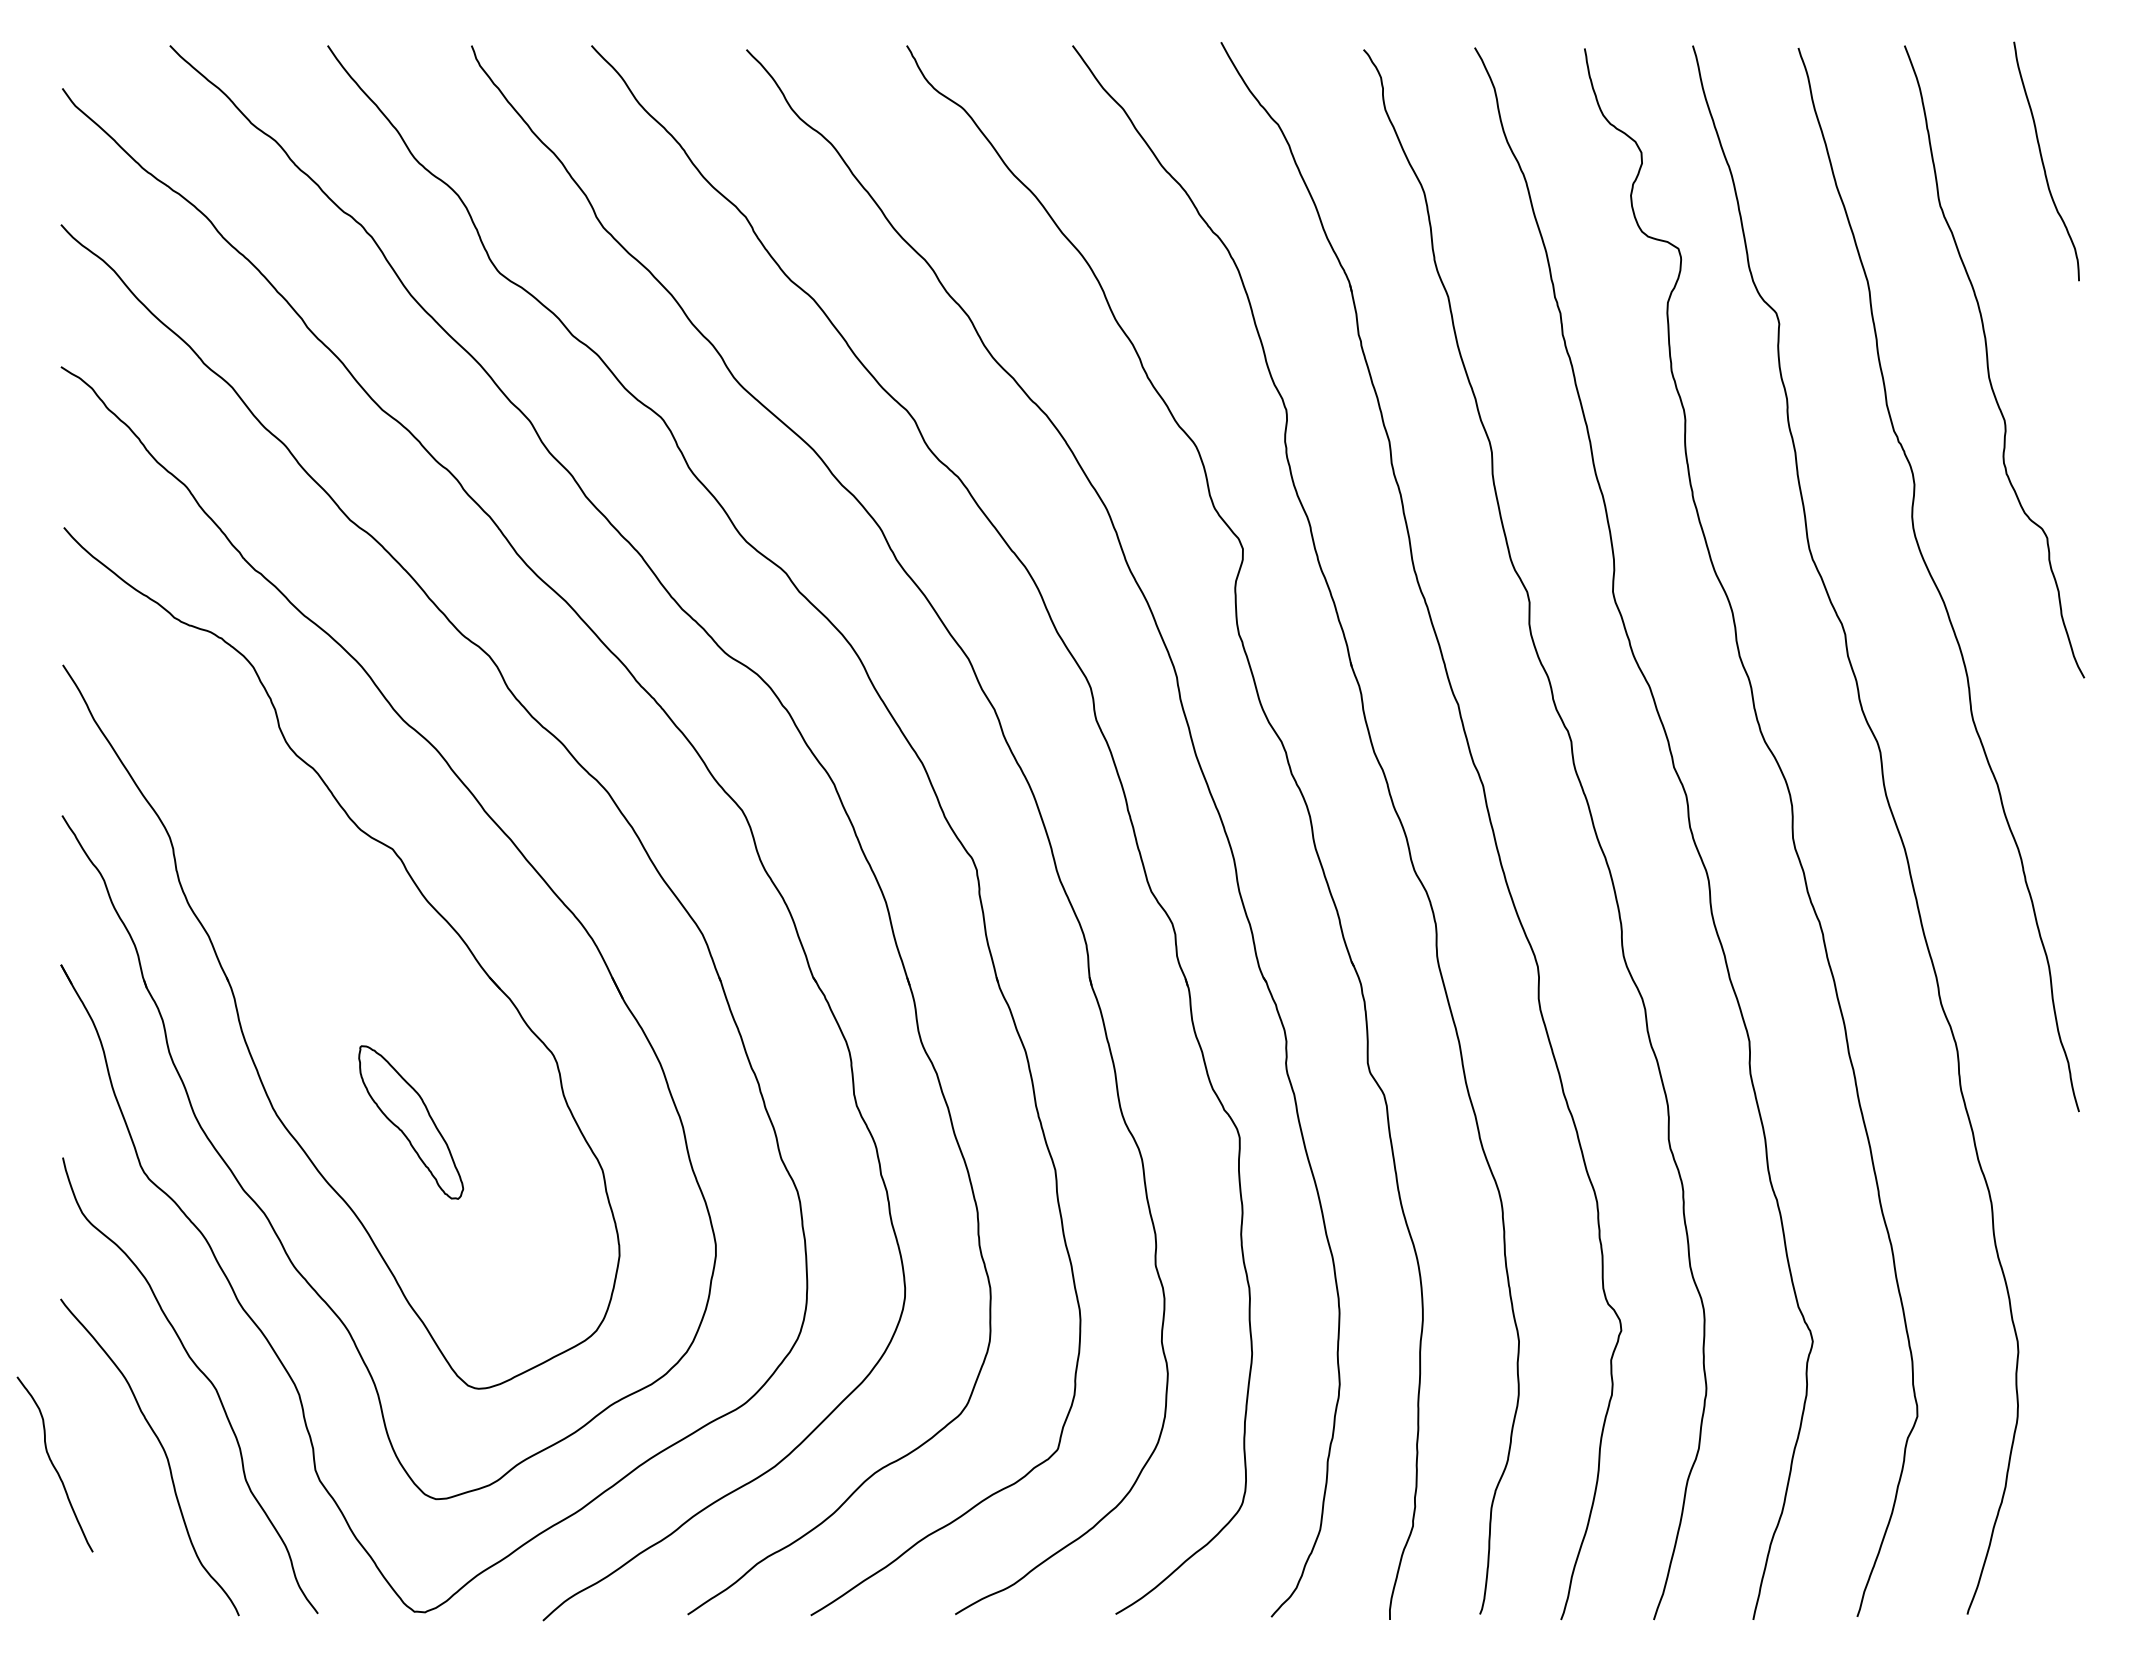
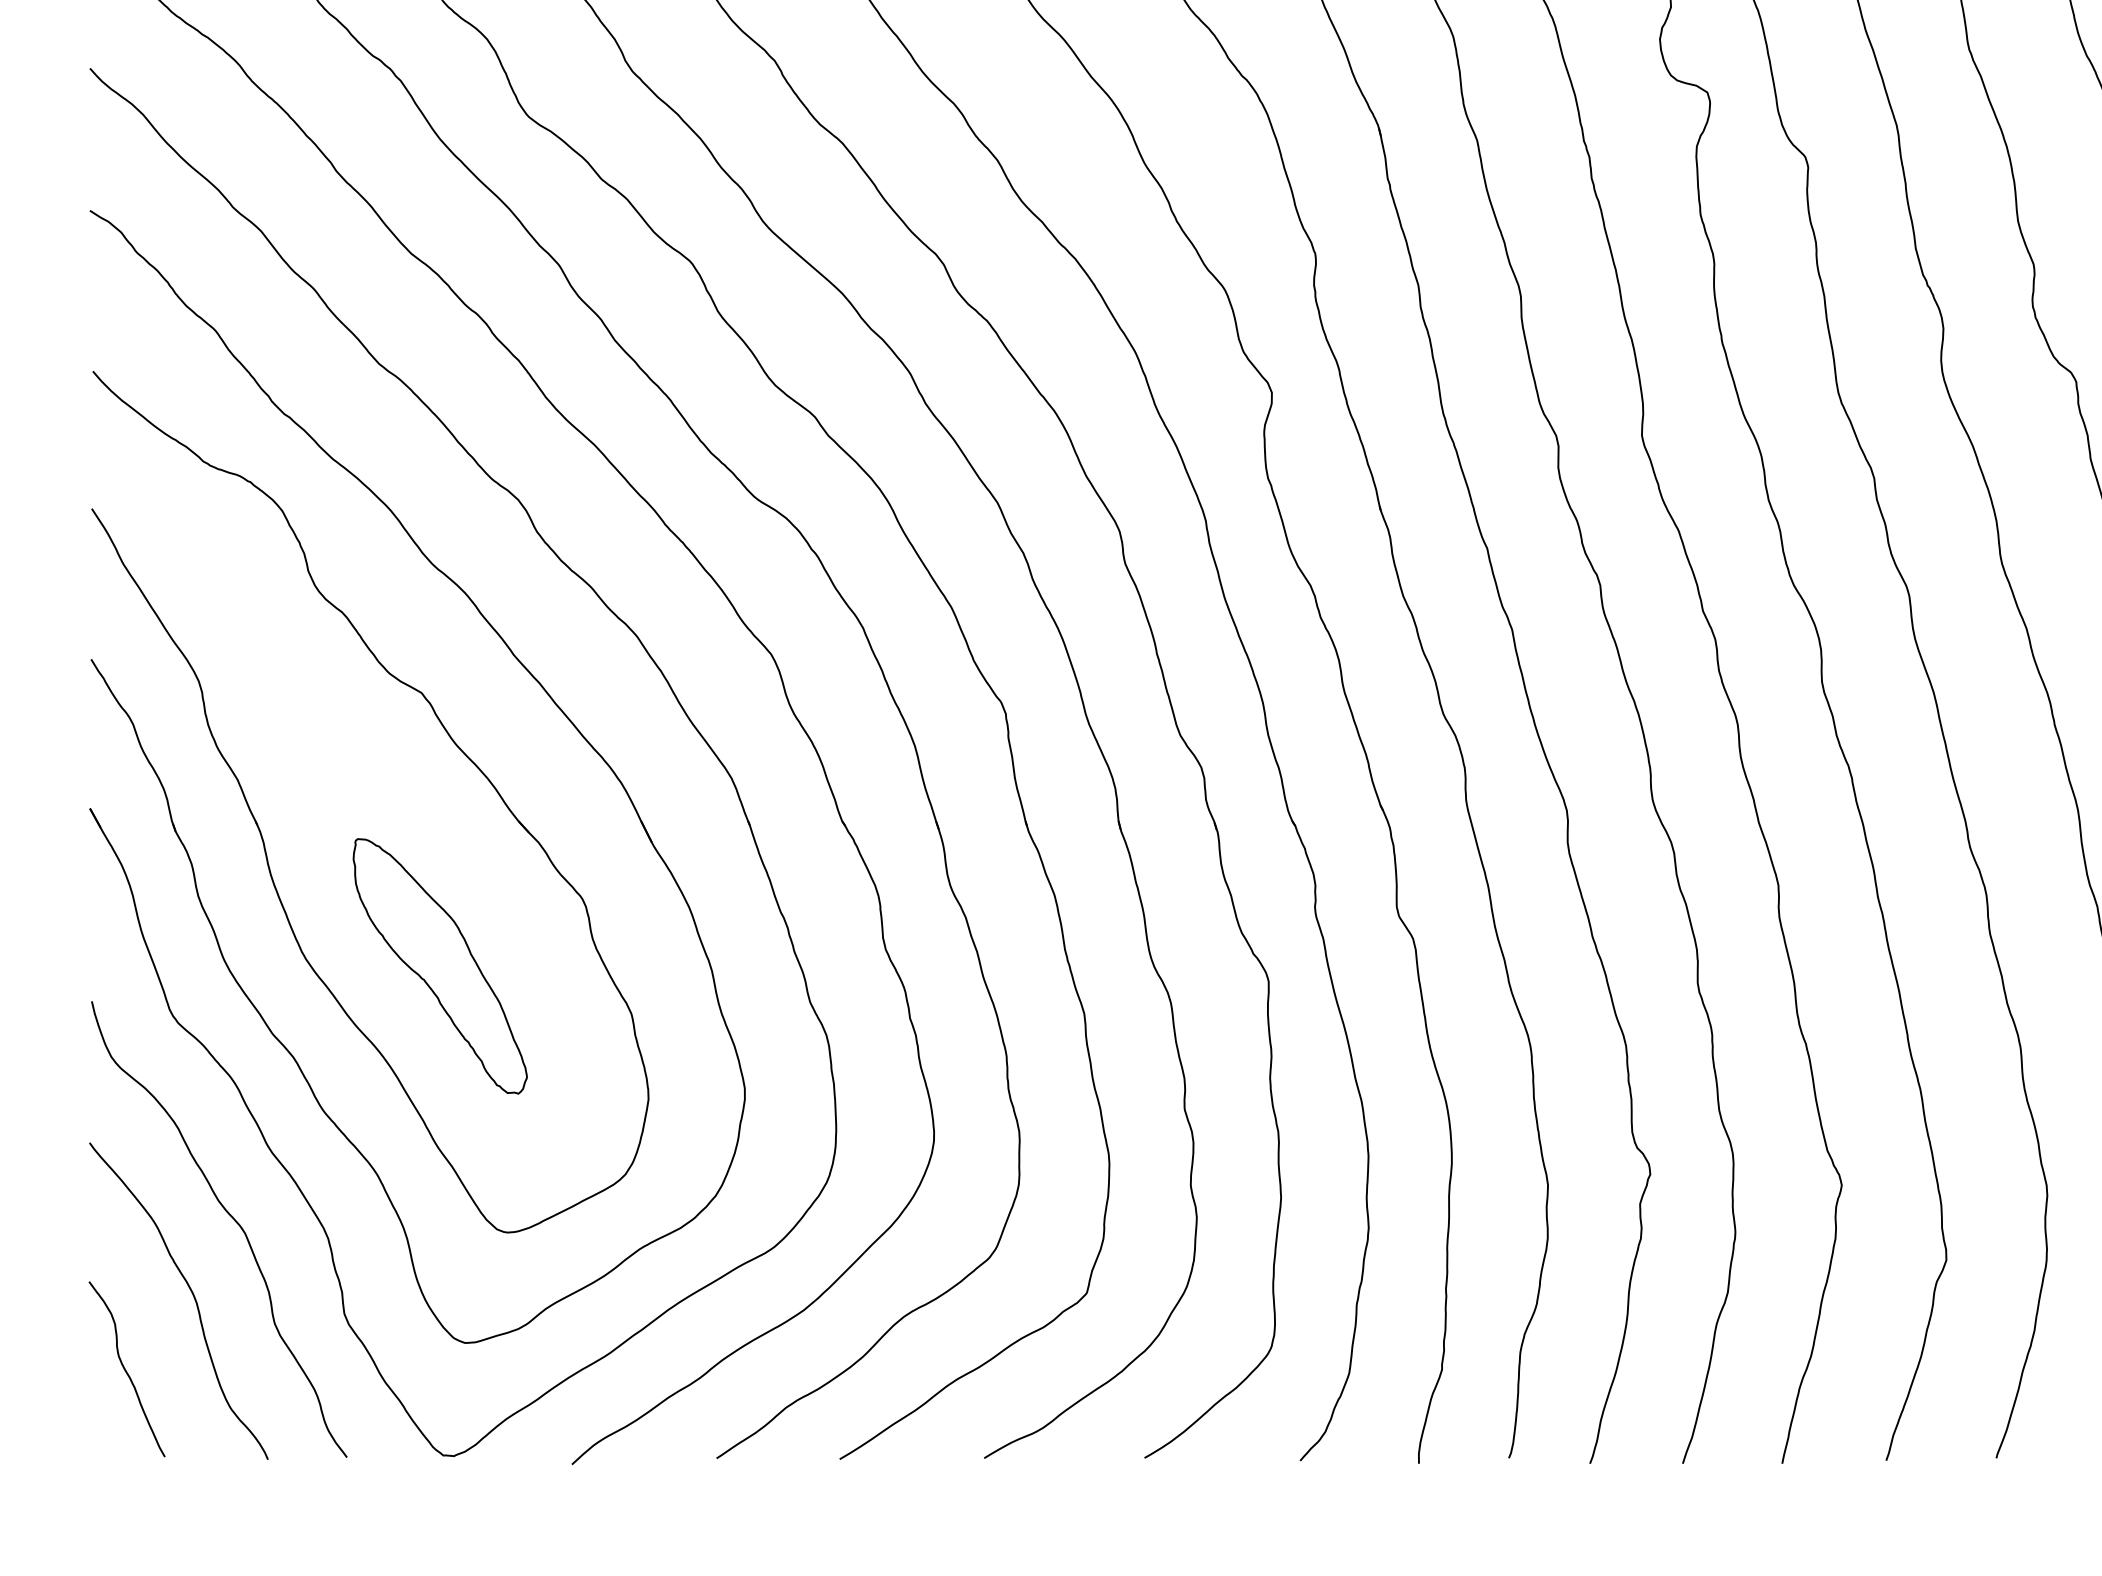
part: (410, 1122) -> (439, 966), size x1.67
curve: (53, 1464) -> (125, 1369), moved

